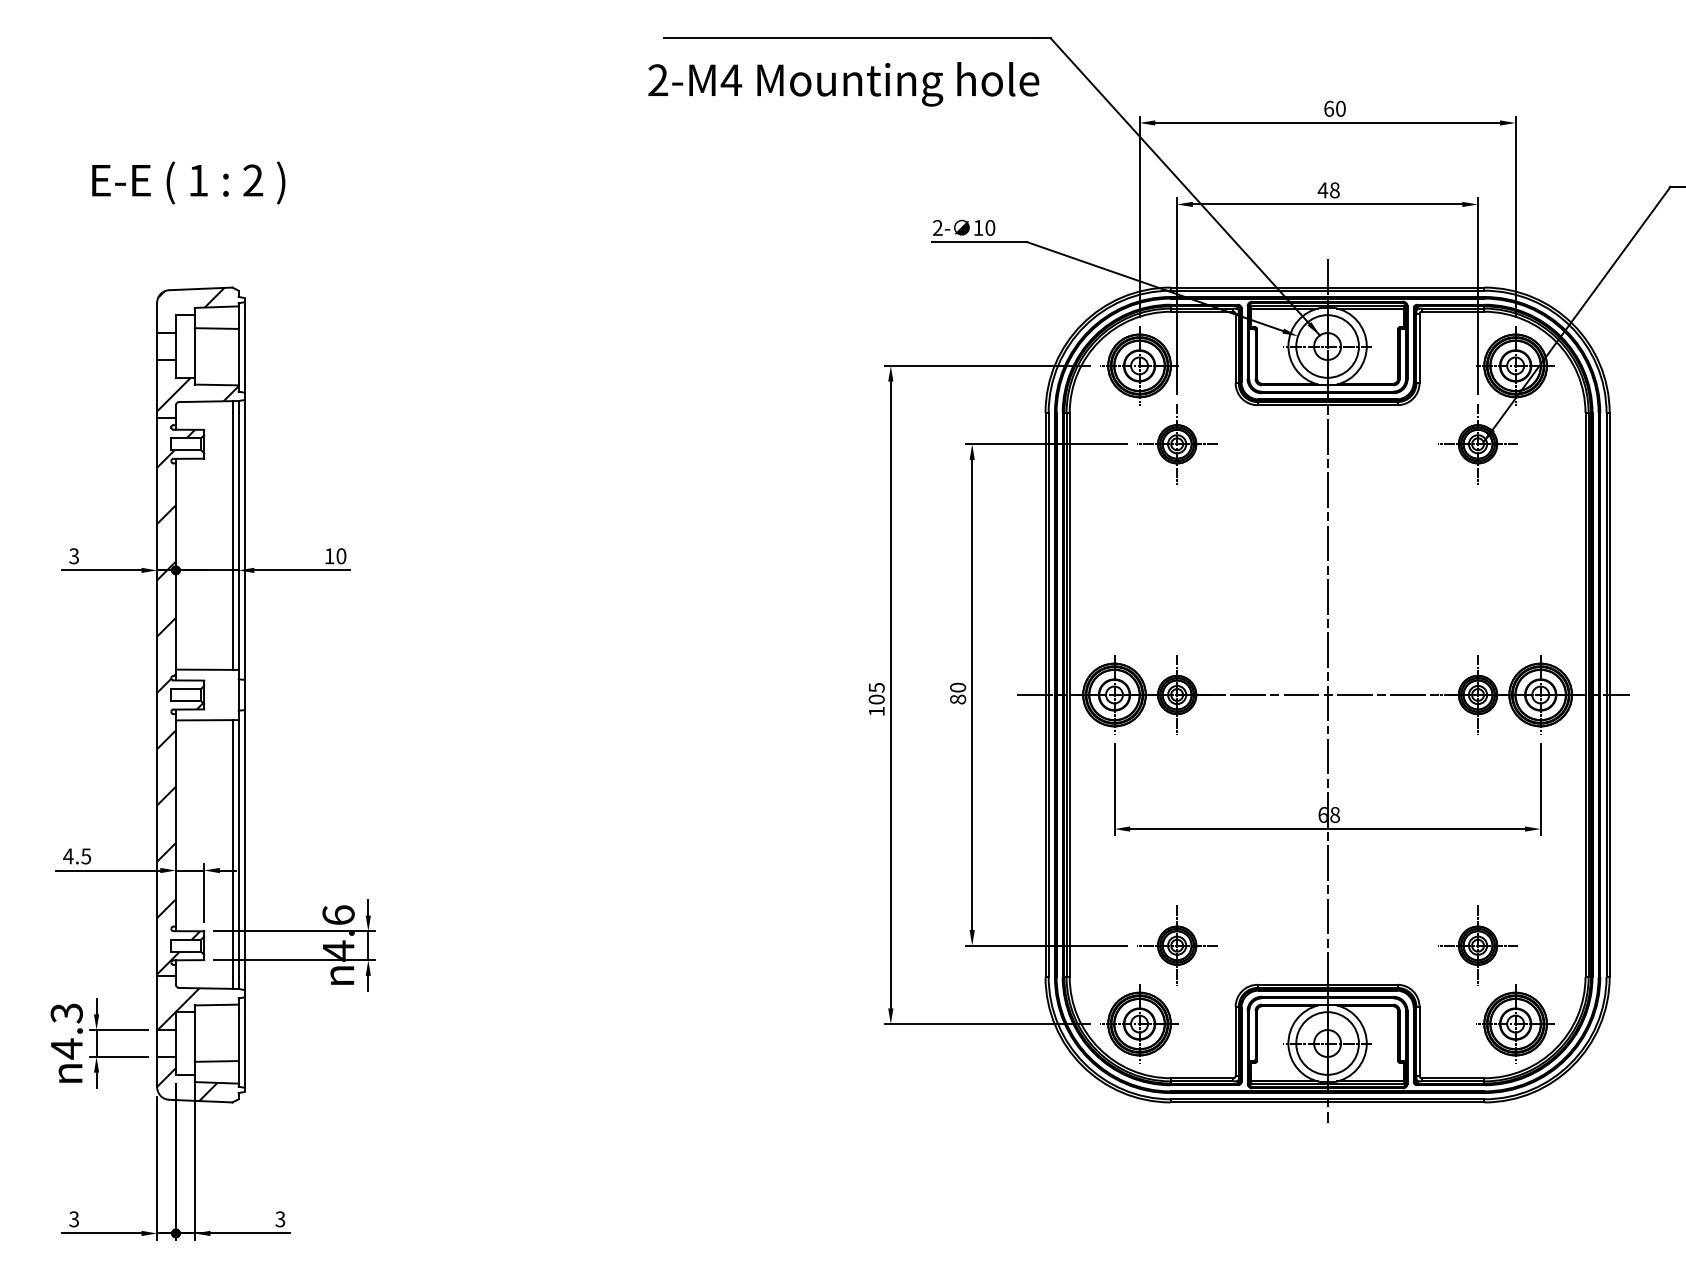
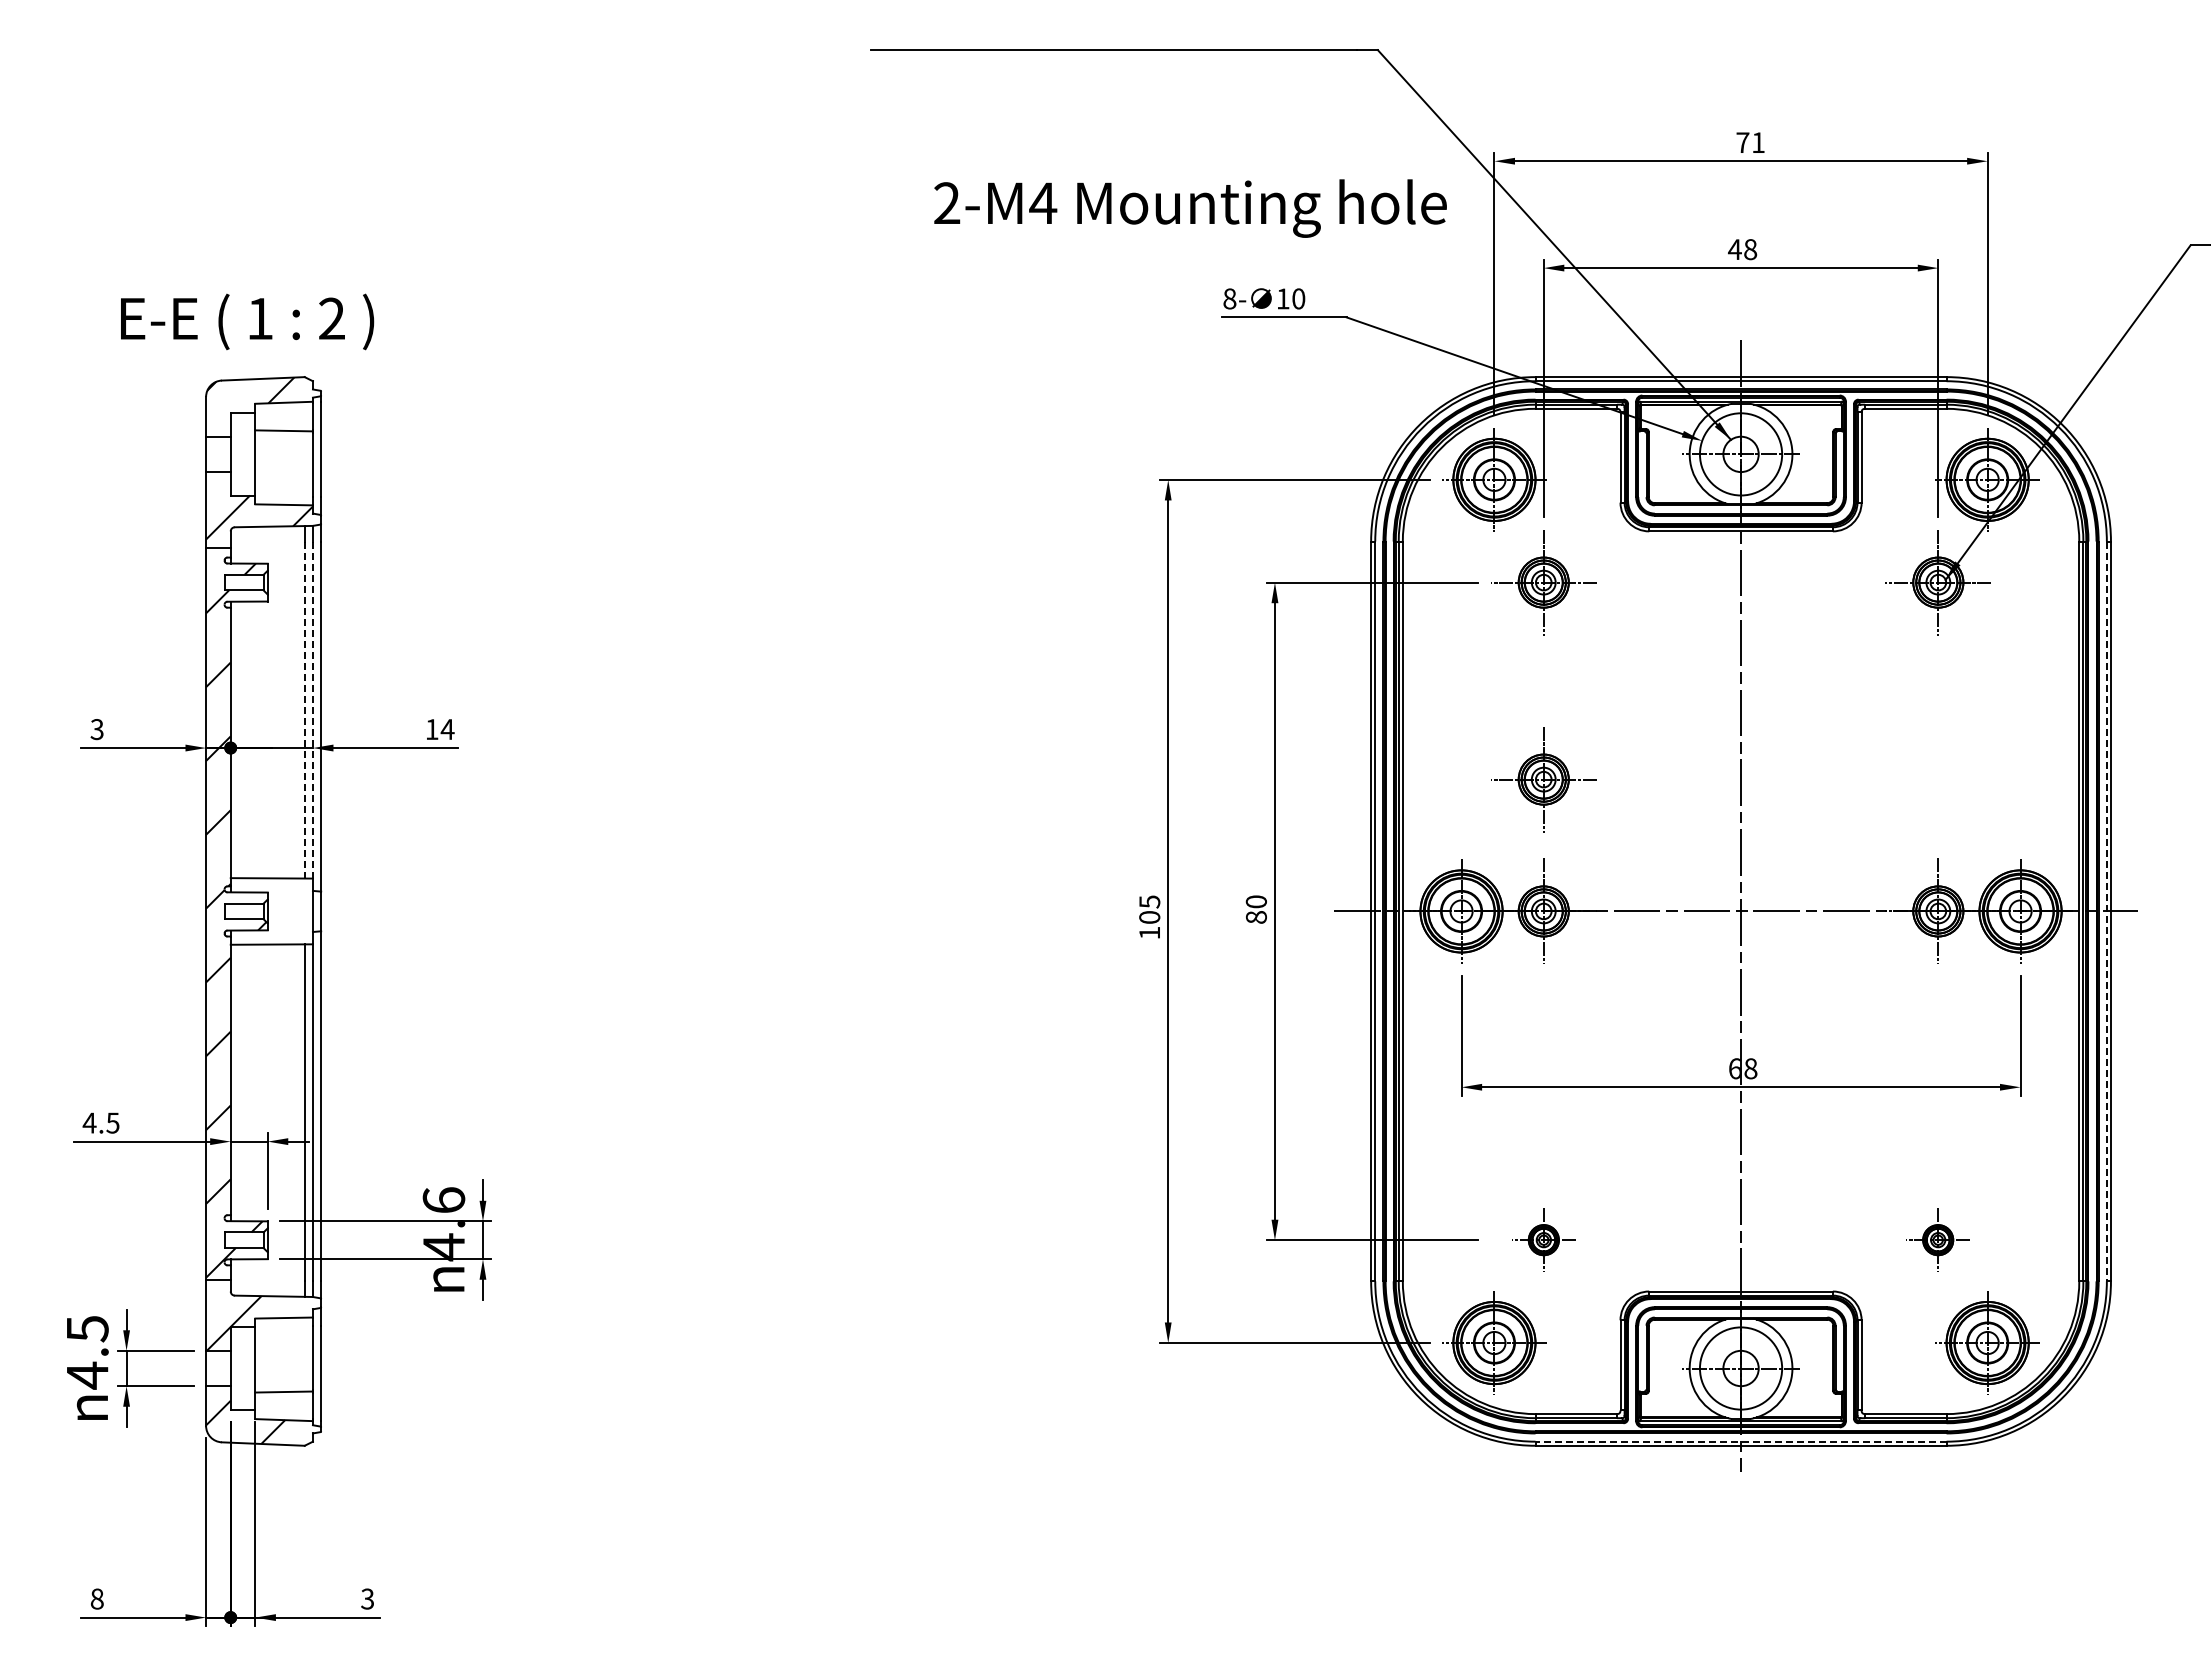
text: (843, 84) -> (1190, 208), moved
text: (1334, 108) -> (1750, 142), 60 -> 71
text: (188, 182) -> (247, 321), moved
text: (937, 227) -> (1229, 298), 2- -> 8-
line: (233, 541) -> (305, 709), solid -> dashed
line: (238, 541) -> (312, 710), solid -> dashed
text: (341, 556) -> (447, 729), 10 -> 14
part: (1176, 594) -> (1543, 779), added
line: (1606, 695) -> (2106, 911), solid -> dashed
part: (1176, 945) -> (1543, 1239), size x0.6
part: (1477, 945) -> (1937, 1239), size x0.6
text: (66, 1013) -> (87, 1329), 4.3 -> 4.5
line: (1327, 1099) -> (1741, 1441), solid -> dashed
text: (73, 1218) -> (96, 1598), 3 -> 8

